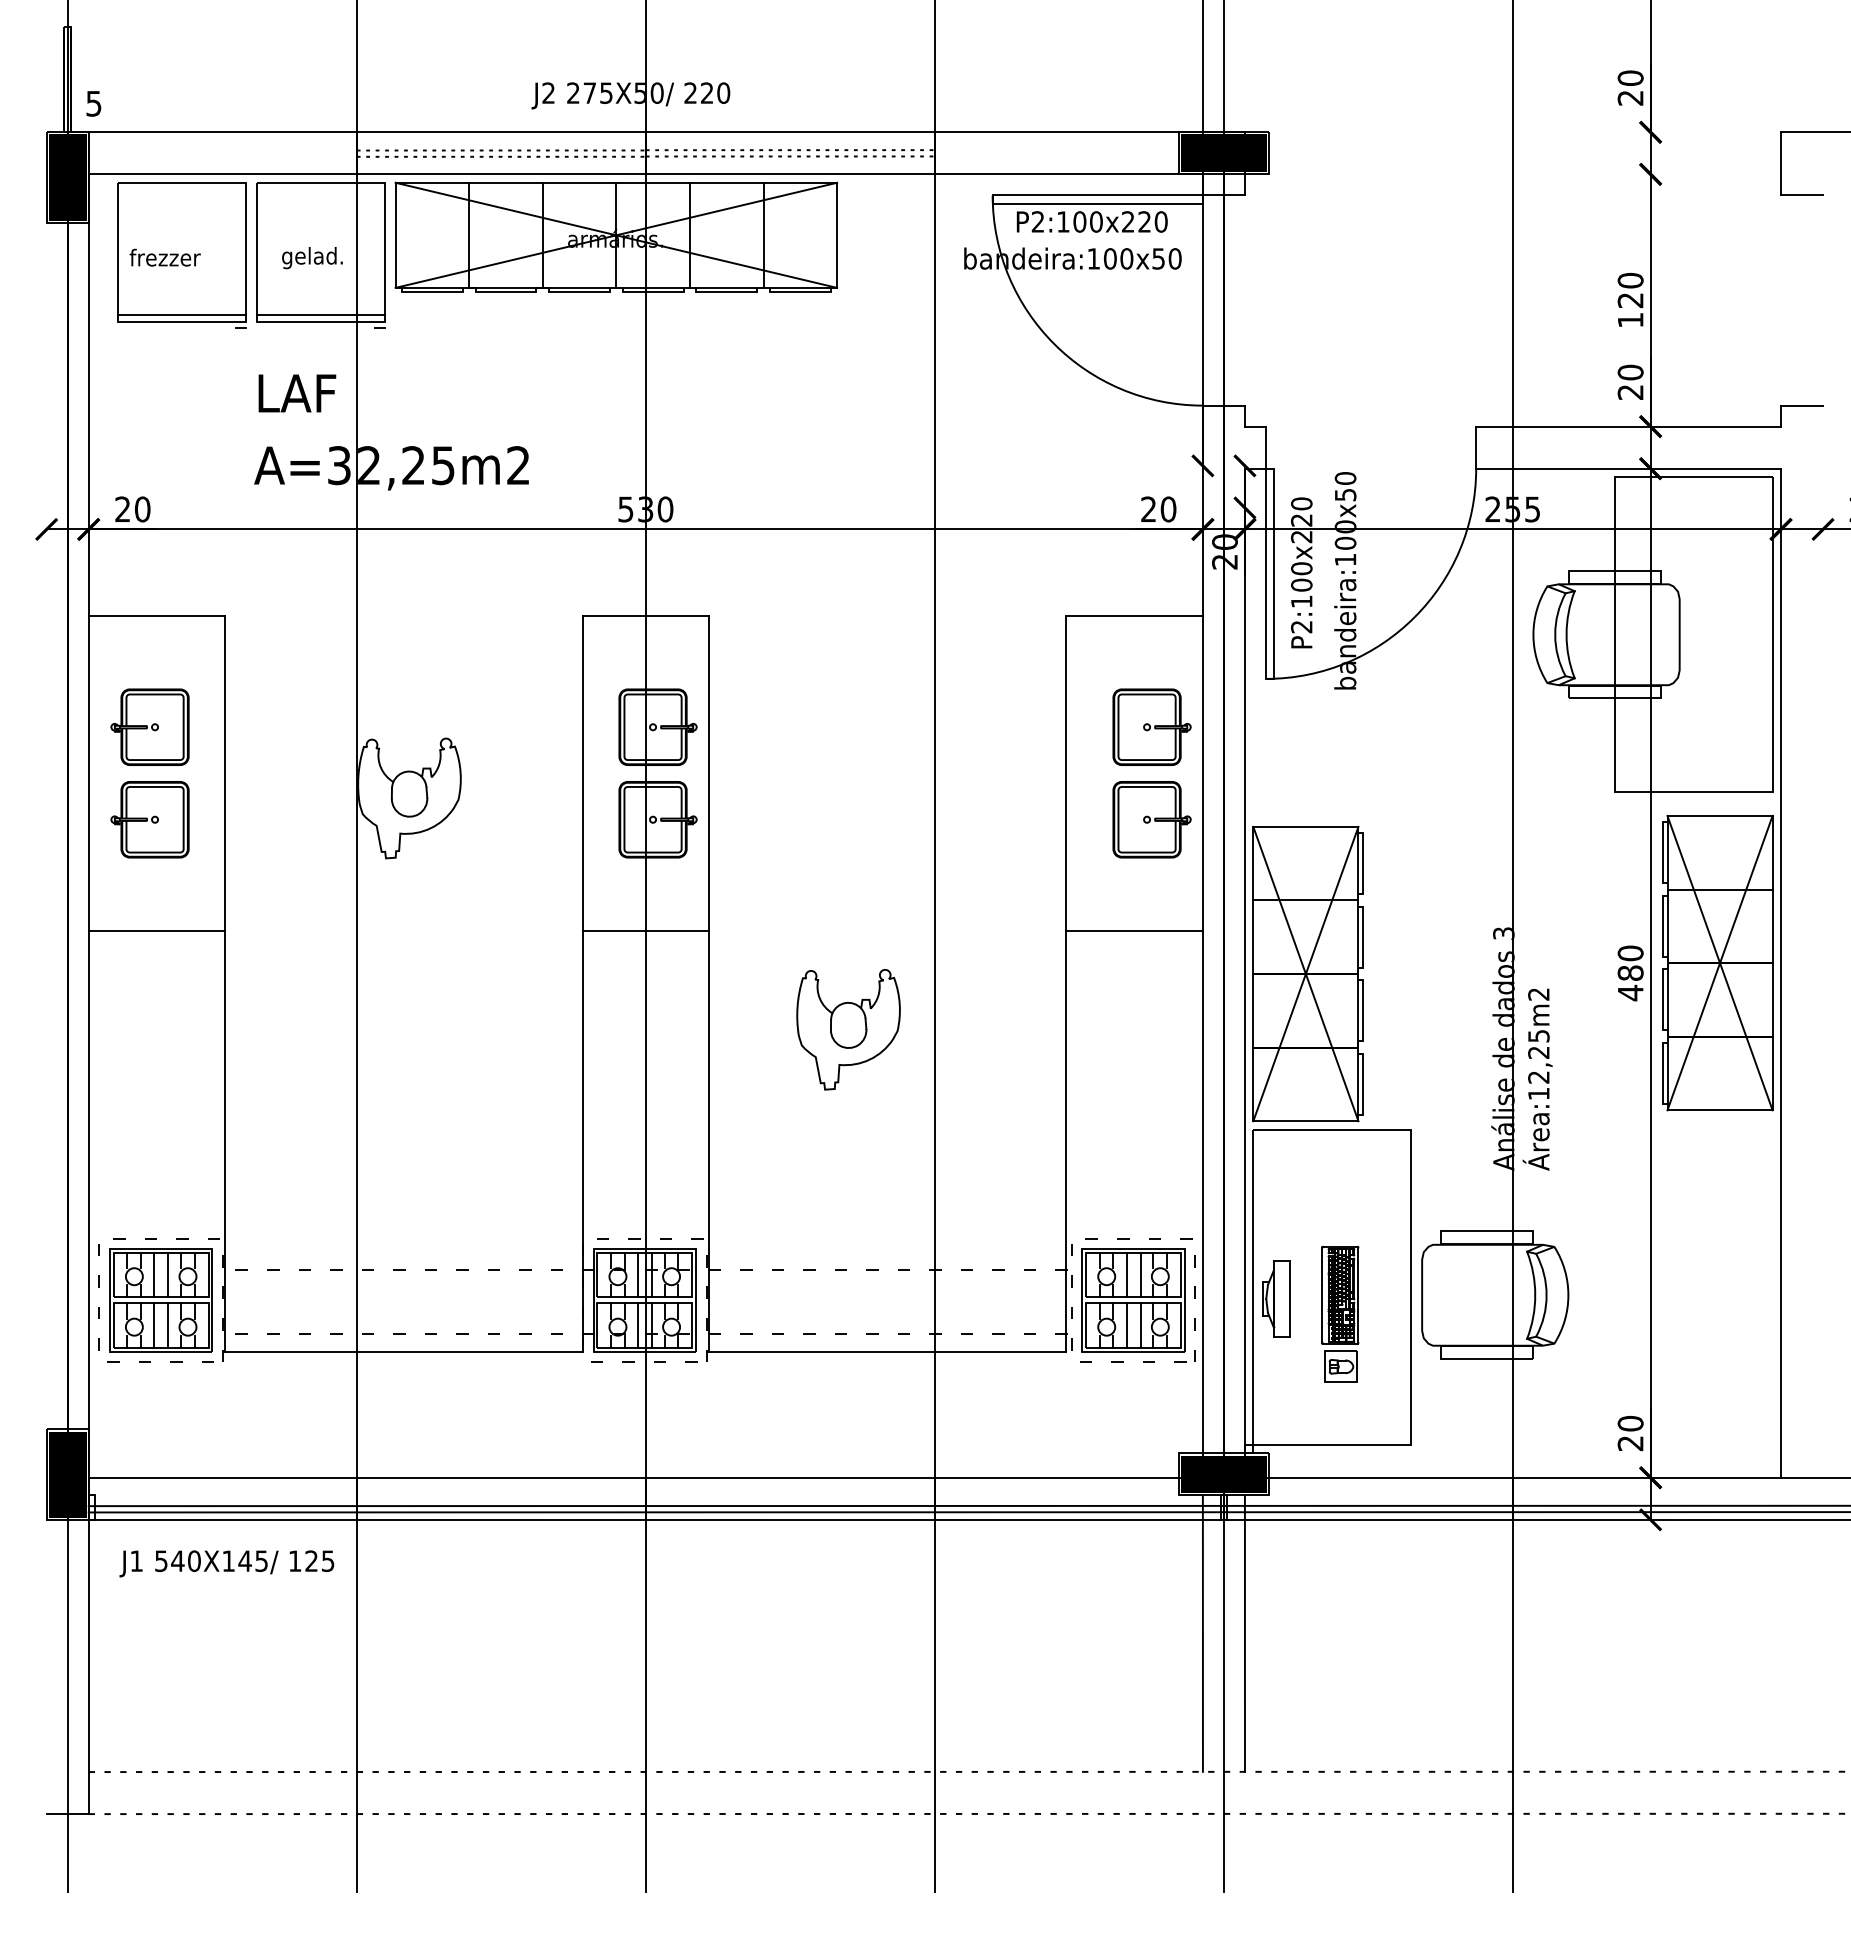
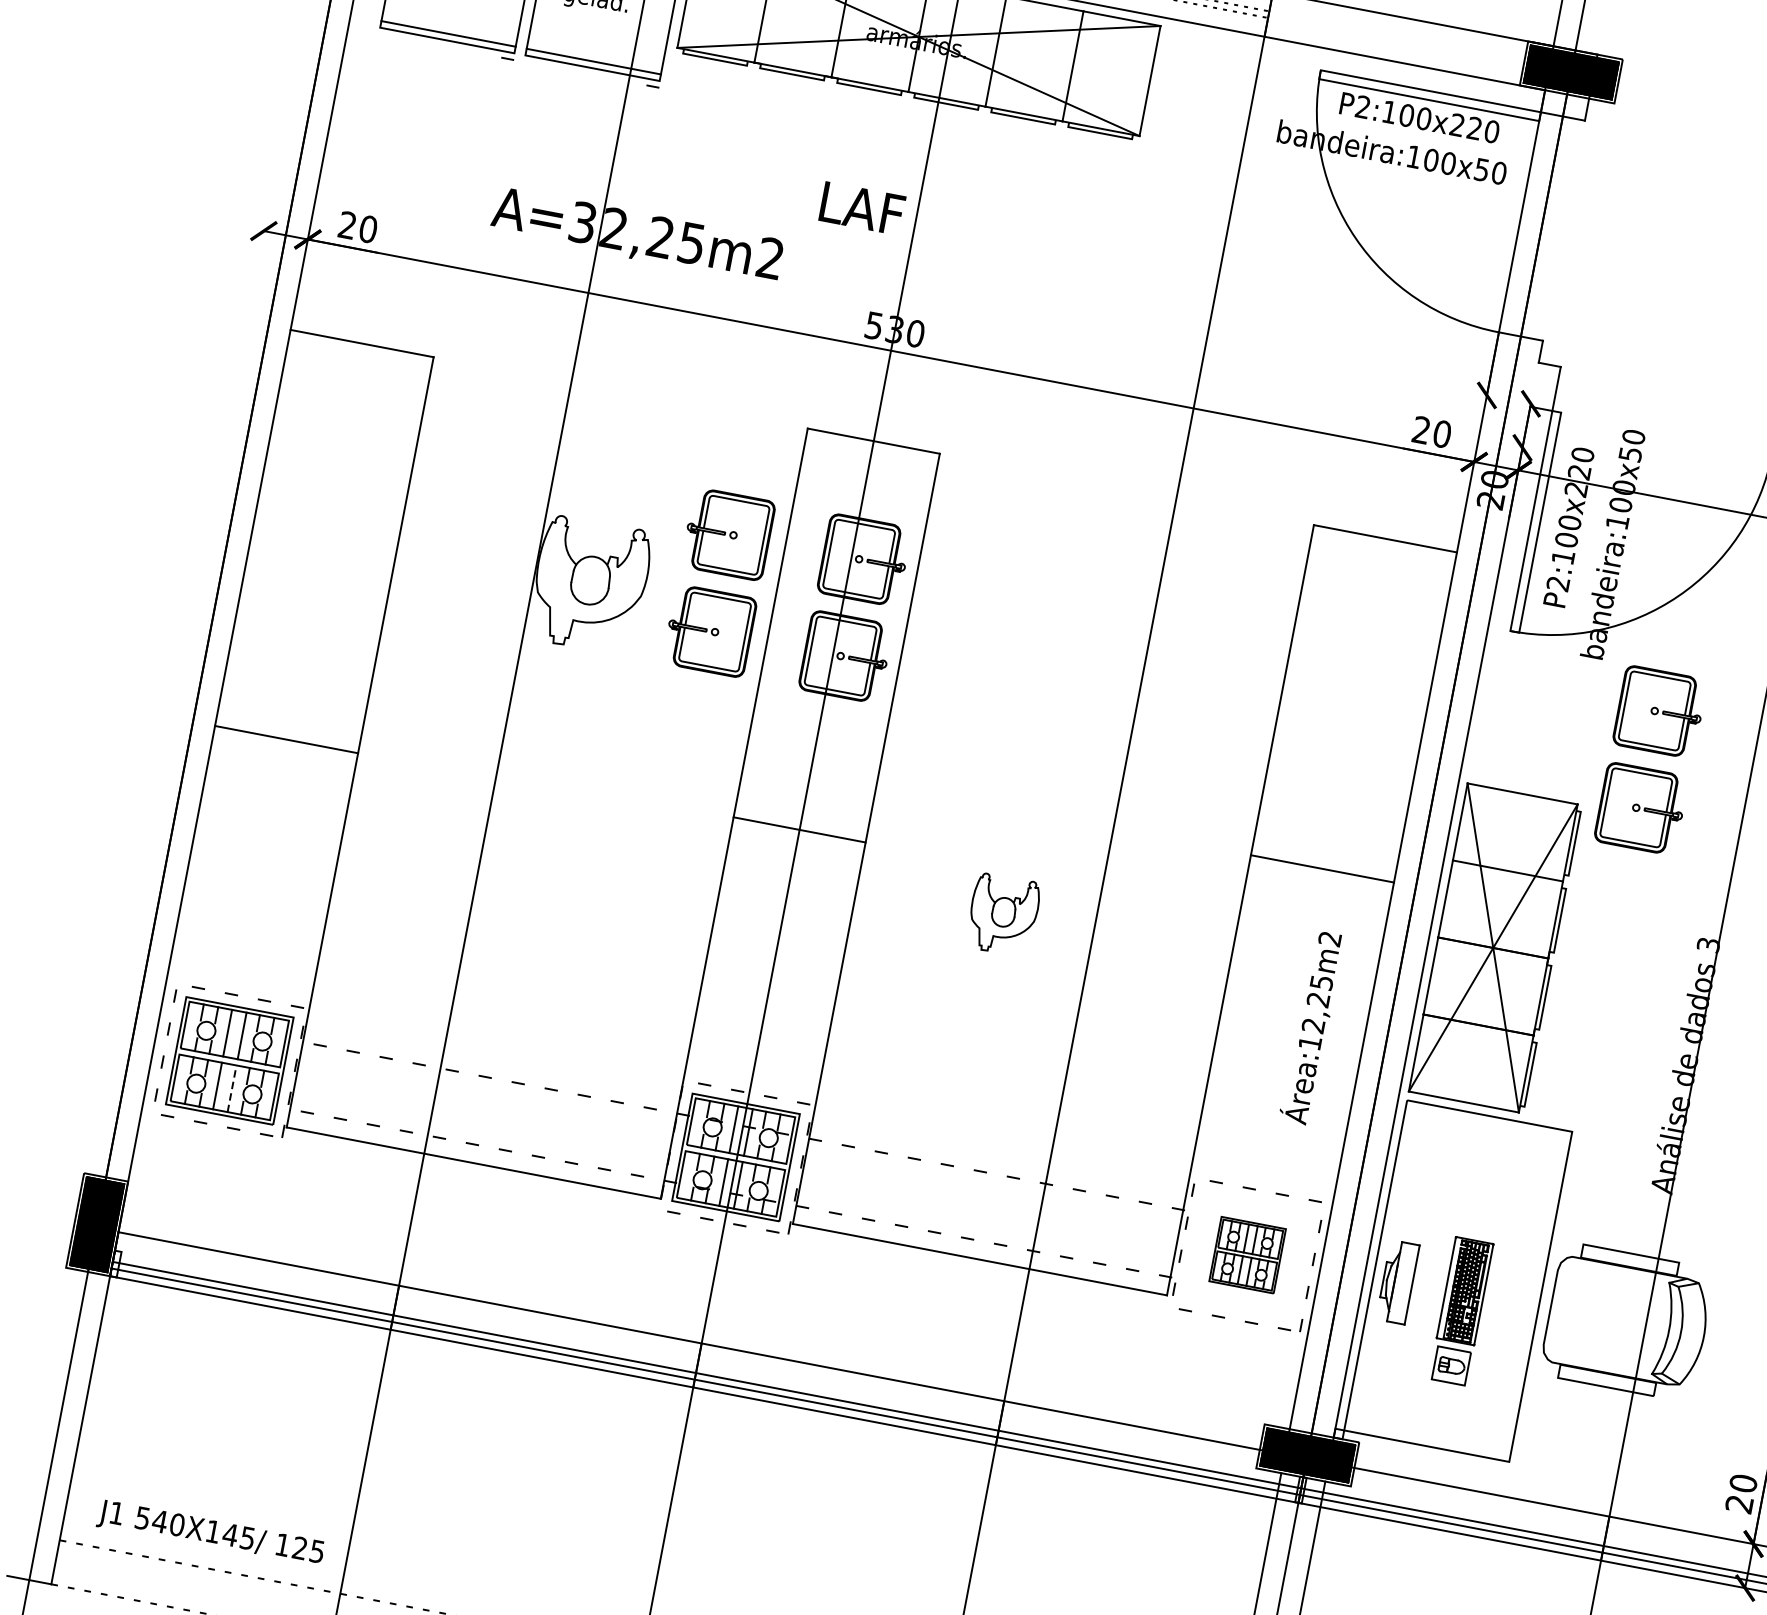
text: (297, 393) -> (862, 208), moved
part: (149, 765) -> (720, 574), moved
part: (1151, 765) -> (1651, 751), moved
line: (156, 931) -> (285, 739), moved
line: (645, 931) -> (799, 830), moved
part: (848, 1029) -> (1003, 914), size x0.6
text: (1537, 1079) -> (1311, 1027), moved
part: (1133, 1300) -> (1247, 1255), size x0.6
line: (168, 1325) -> (232, 1088), solid -> dashed
text: (226, 1563) -> (210, 1533), moved

